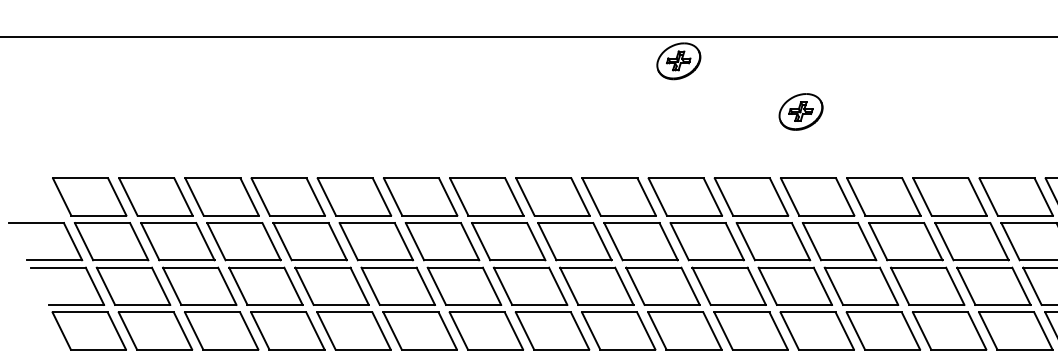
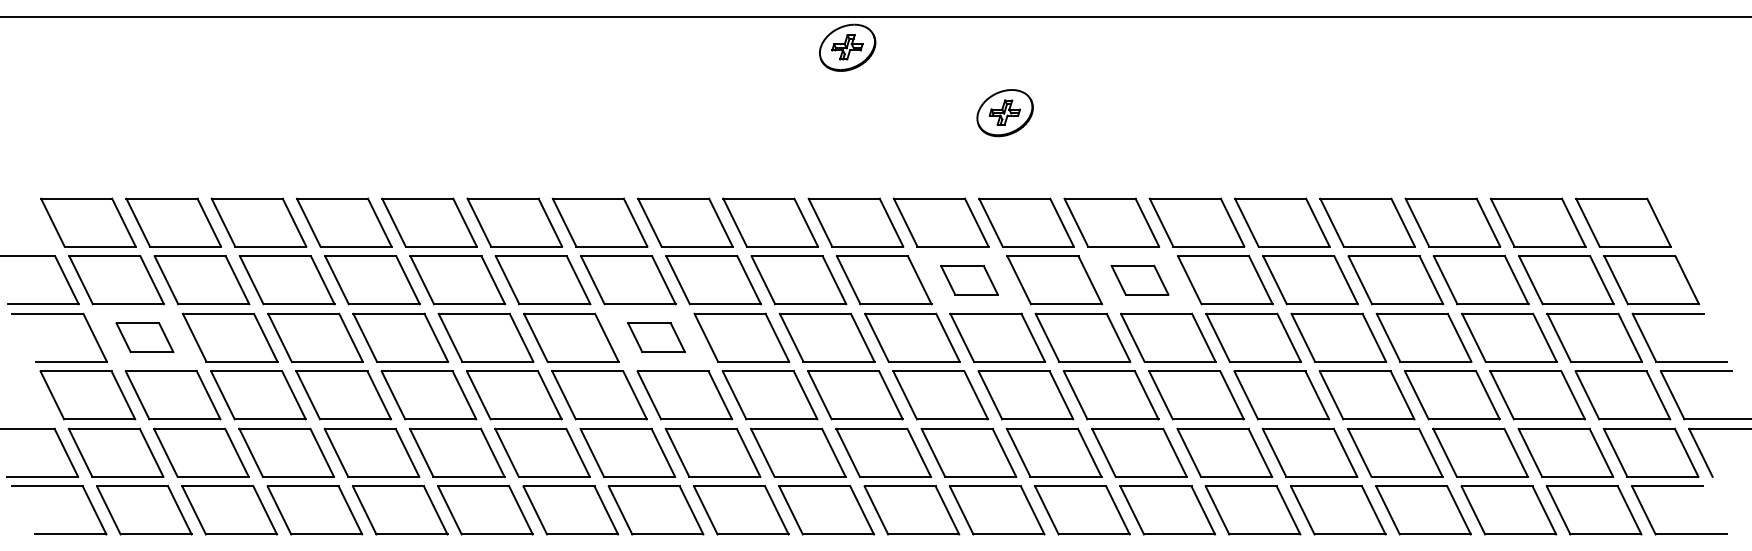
part: (773, 241) -> (969, 280), size x0.6
part: (905, 241) -> (1139, 280), size x0.6
part: (133, 286) -> (144, 337), size x0.6
part: (530, 286) -> (656, 337), size x0.6

